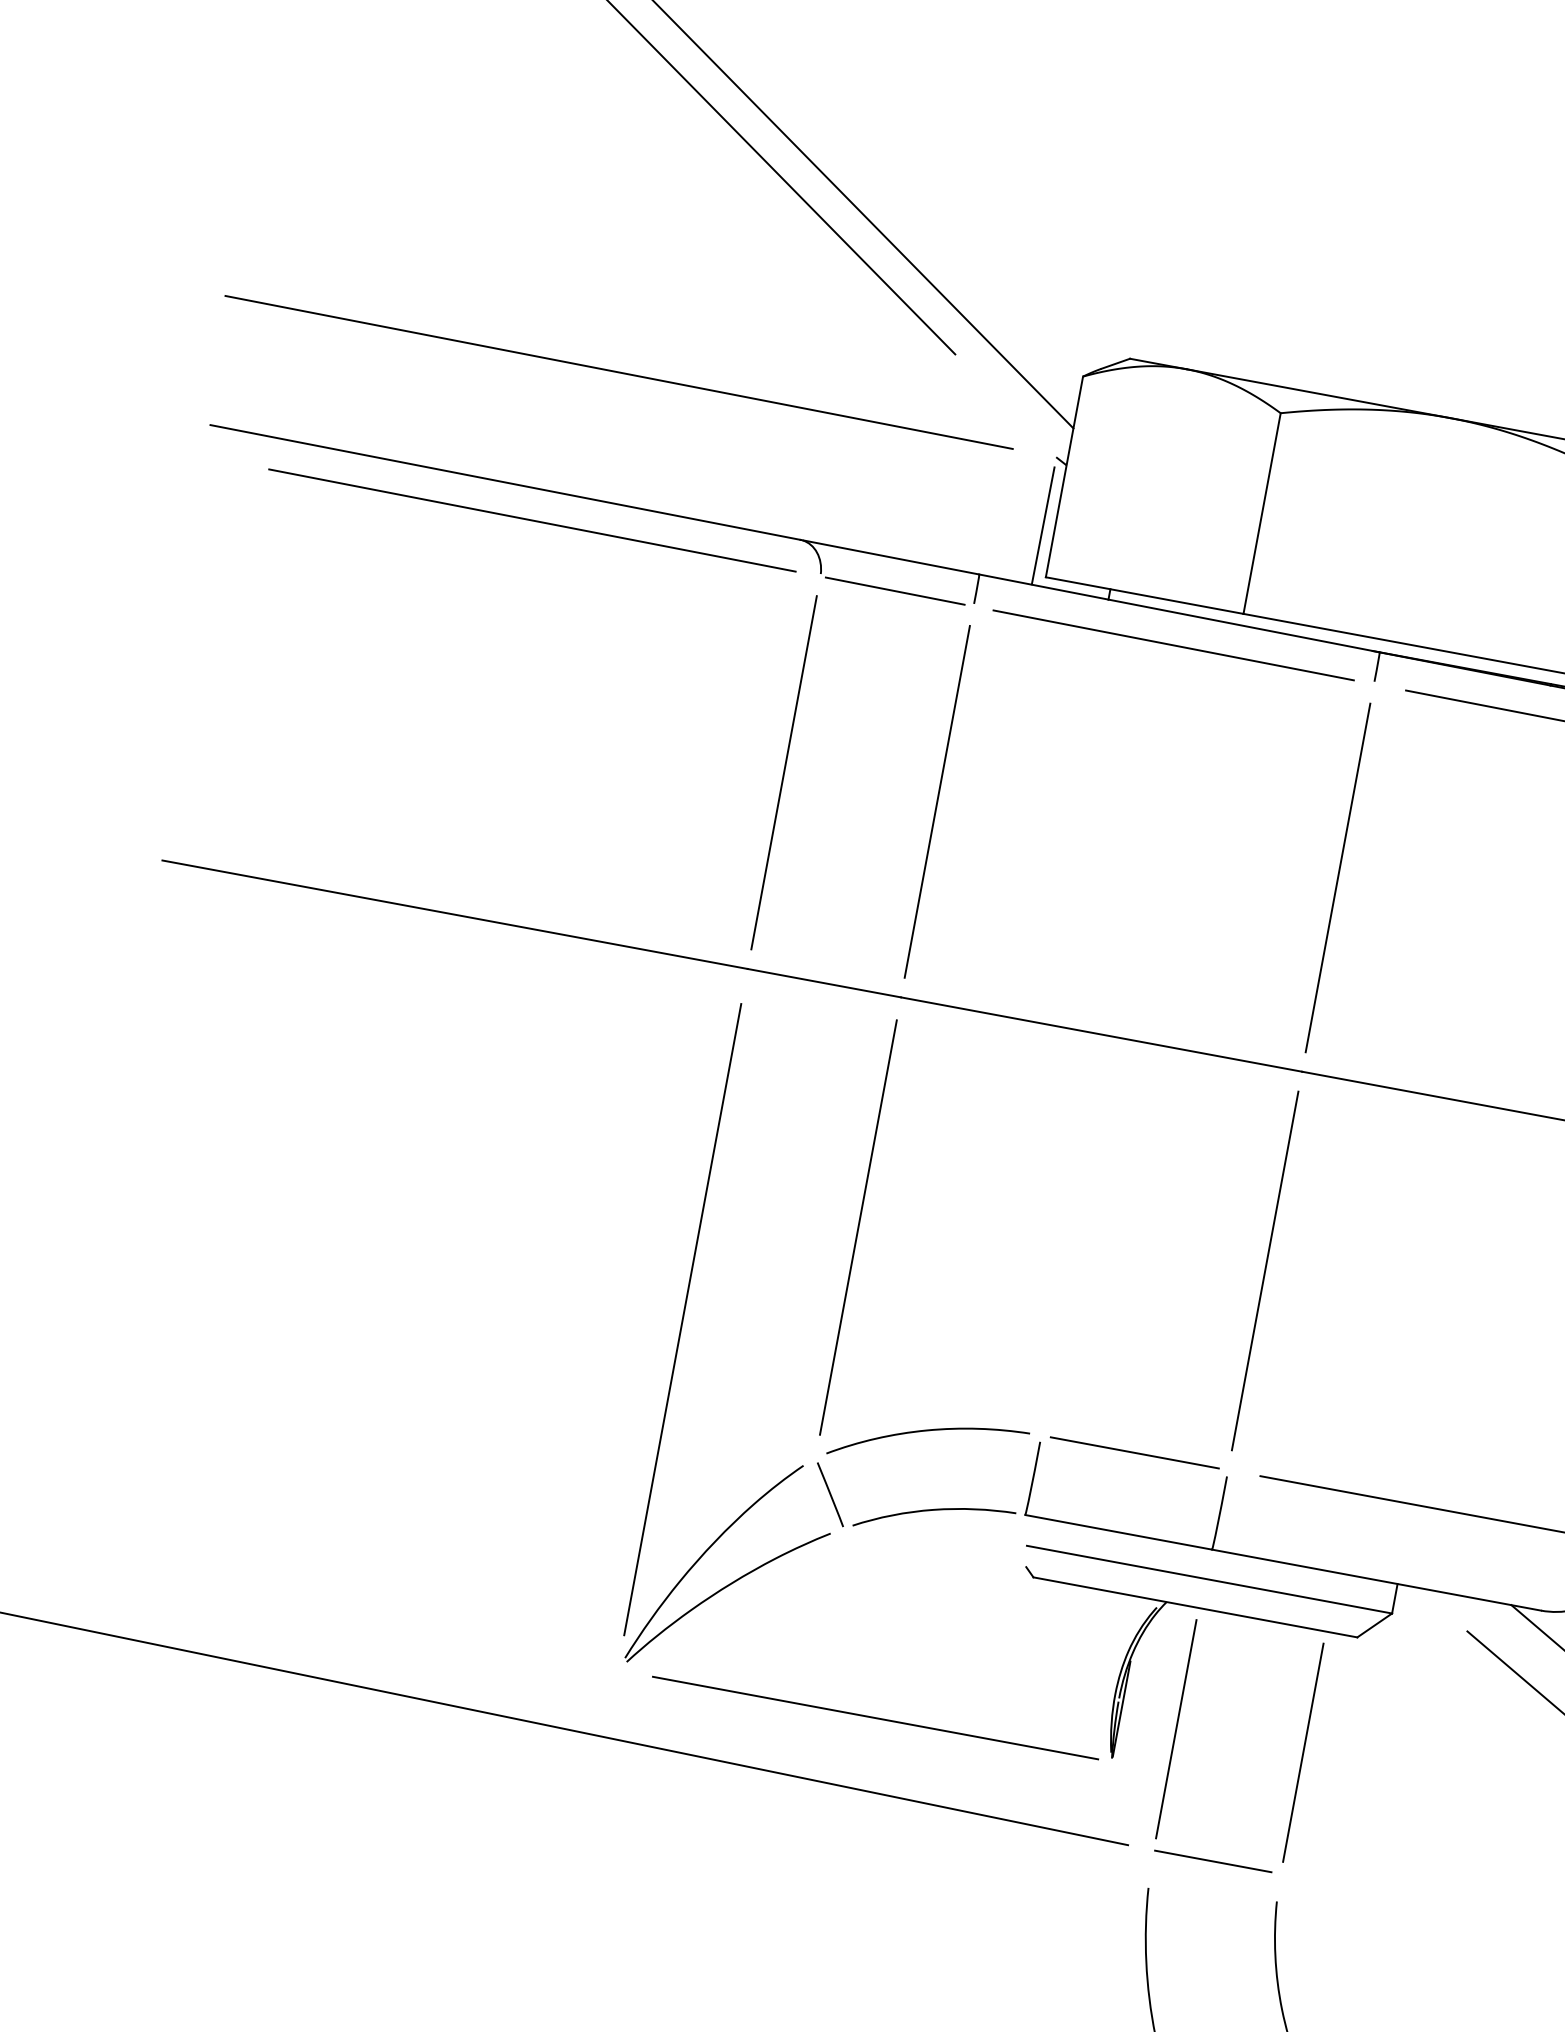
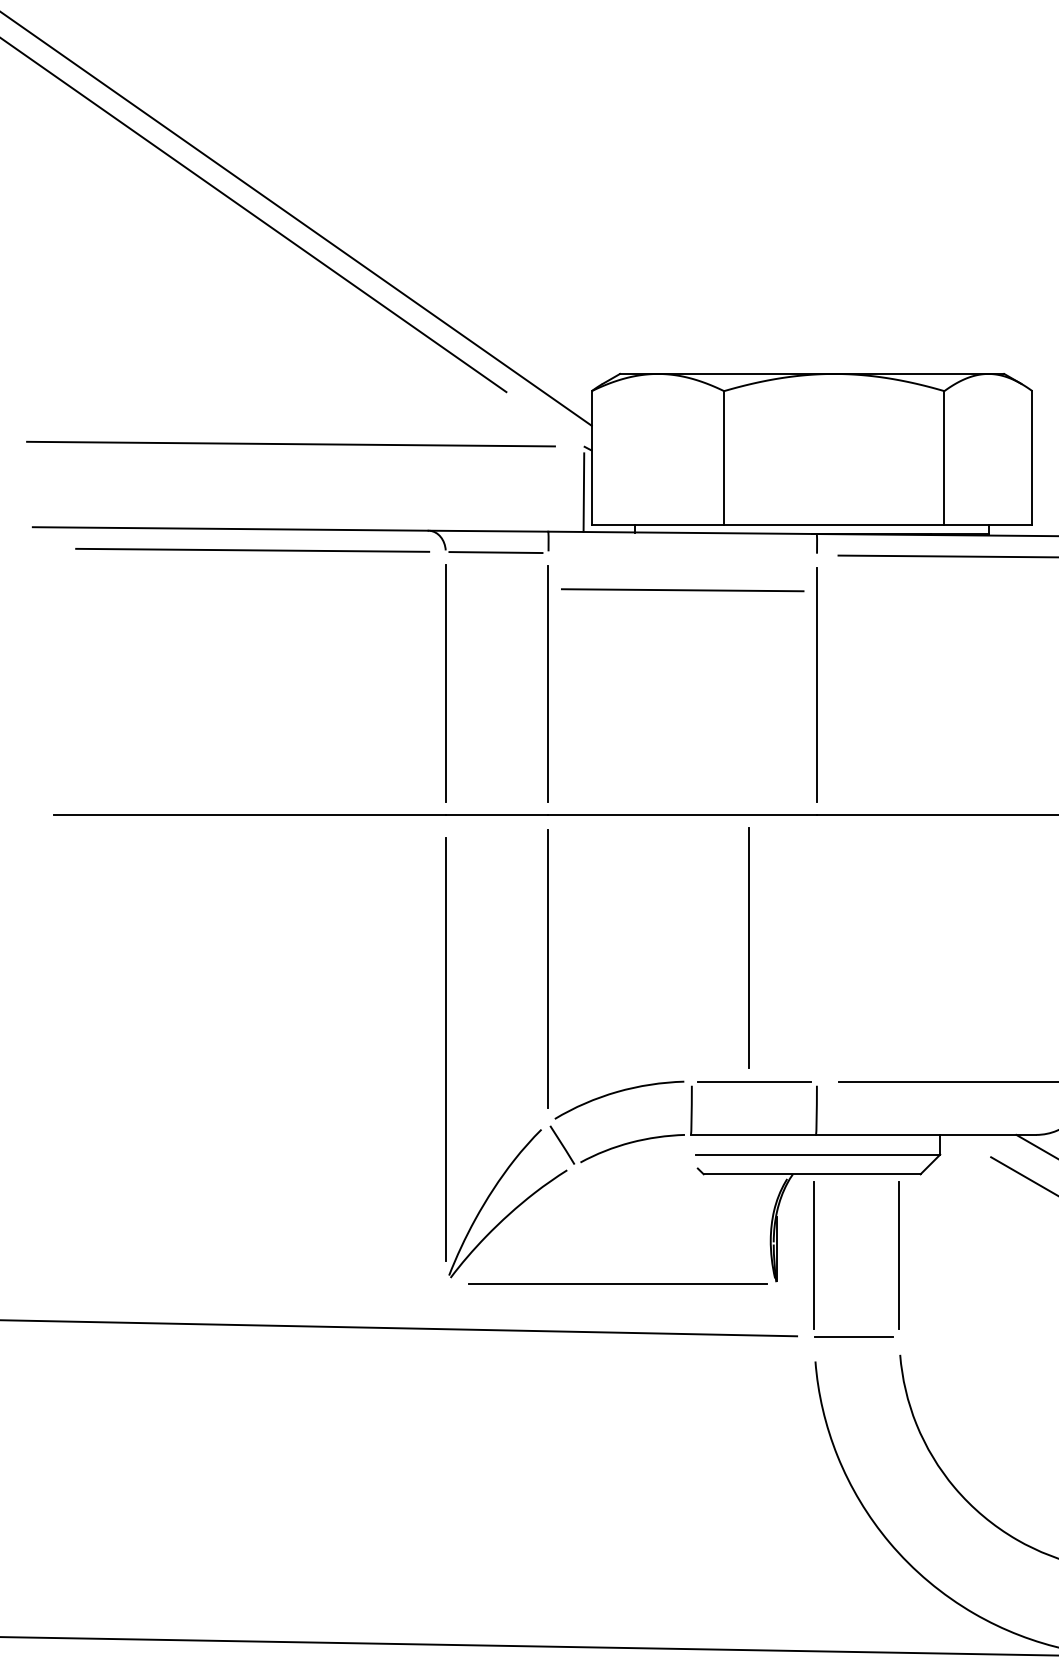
line: (1173, 645) -> (682, 590), moved
line: (1264, 1269) -> (748, 947), moved

